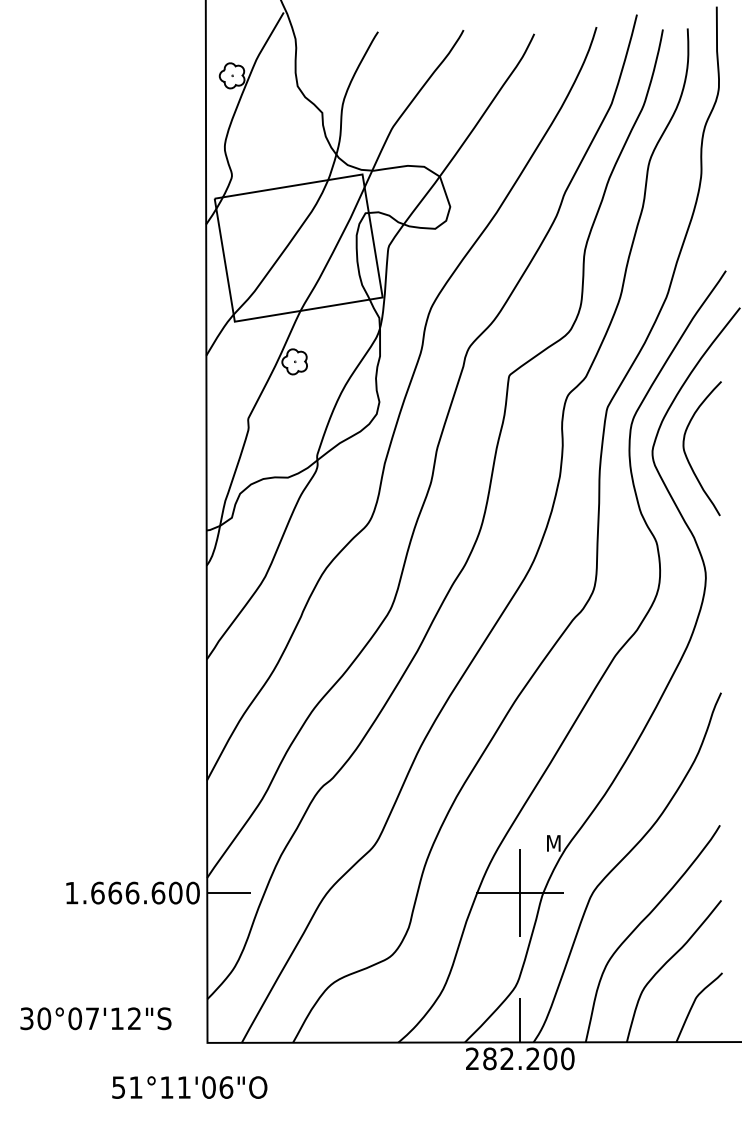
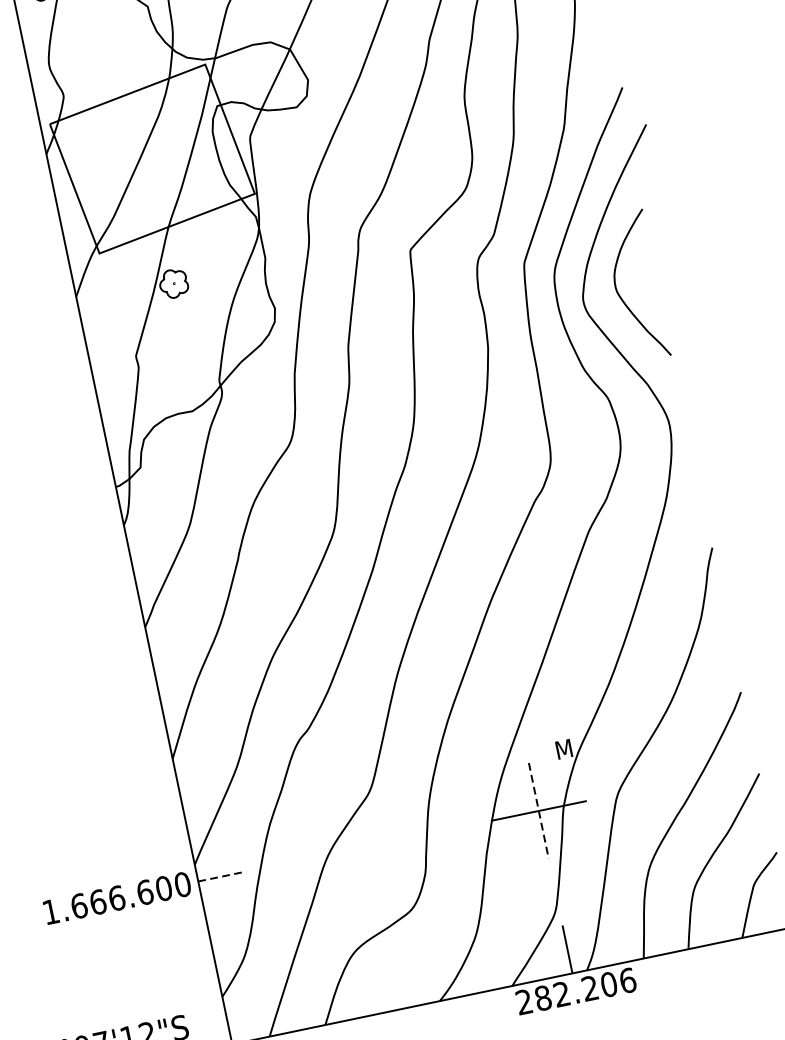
line: (229, 893) -> (222, 876), solid -> dashed
line: (520, 893) -> (539, 811), solid -> dashed
text: (567, 1058) -> (627, 980), 282.200 -> 282.206

